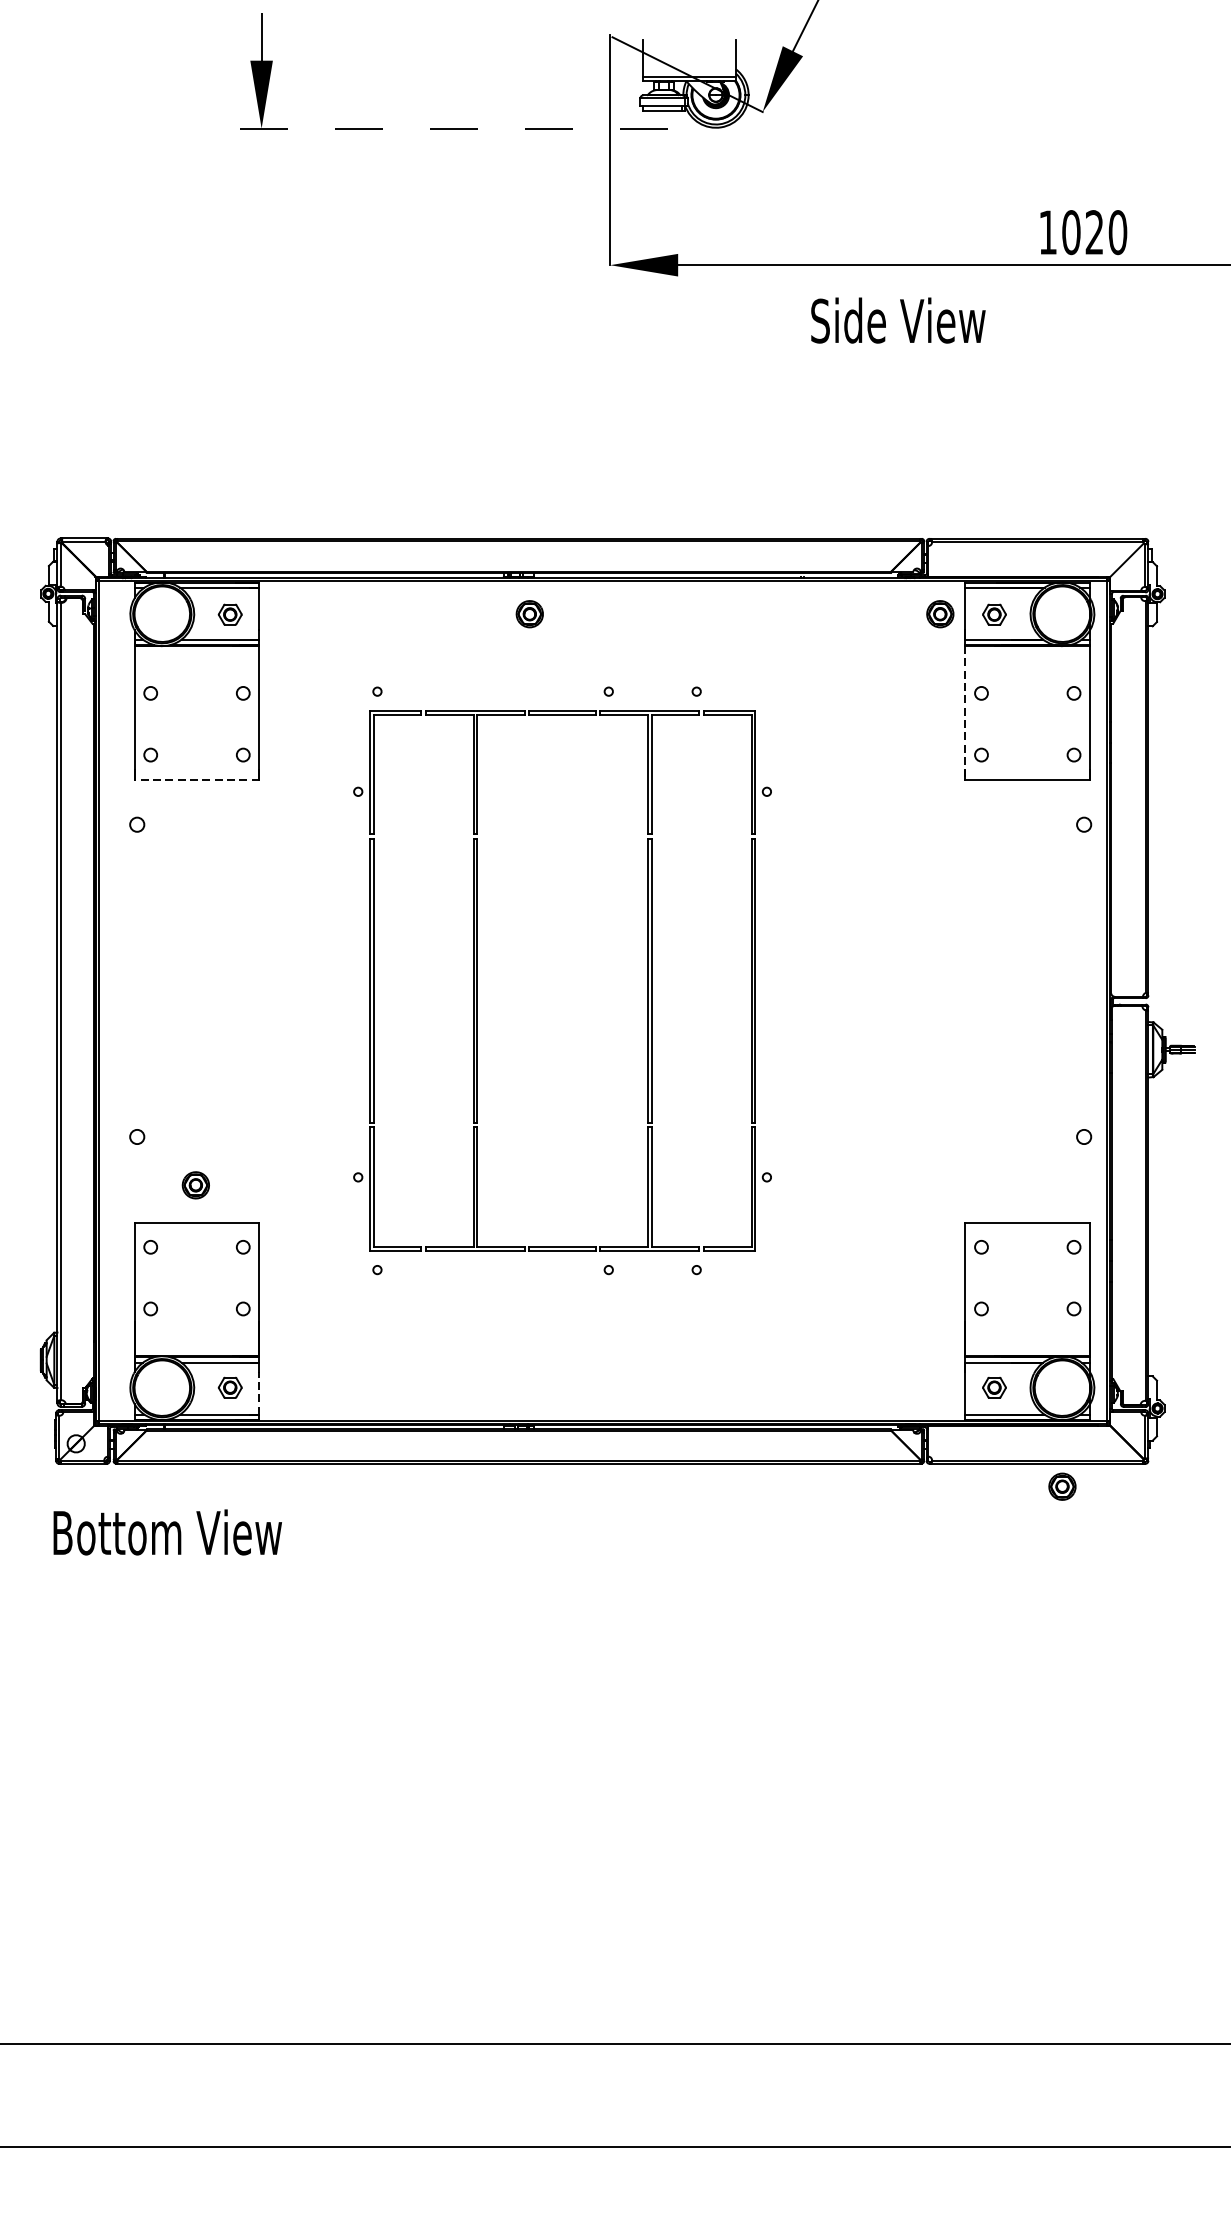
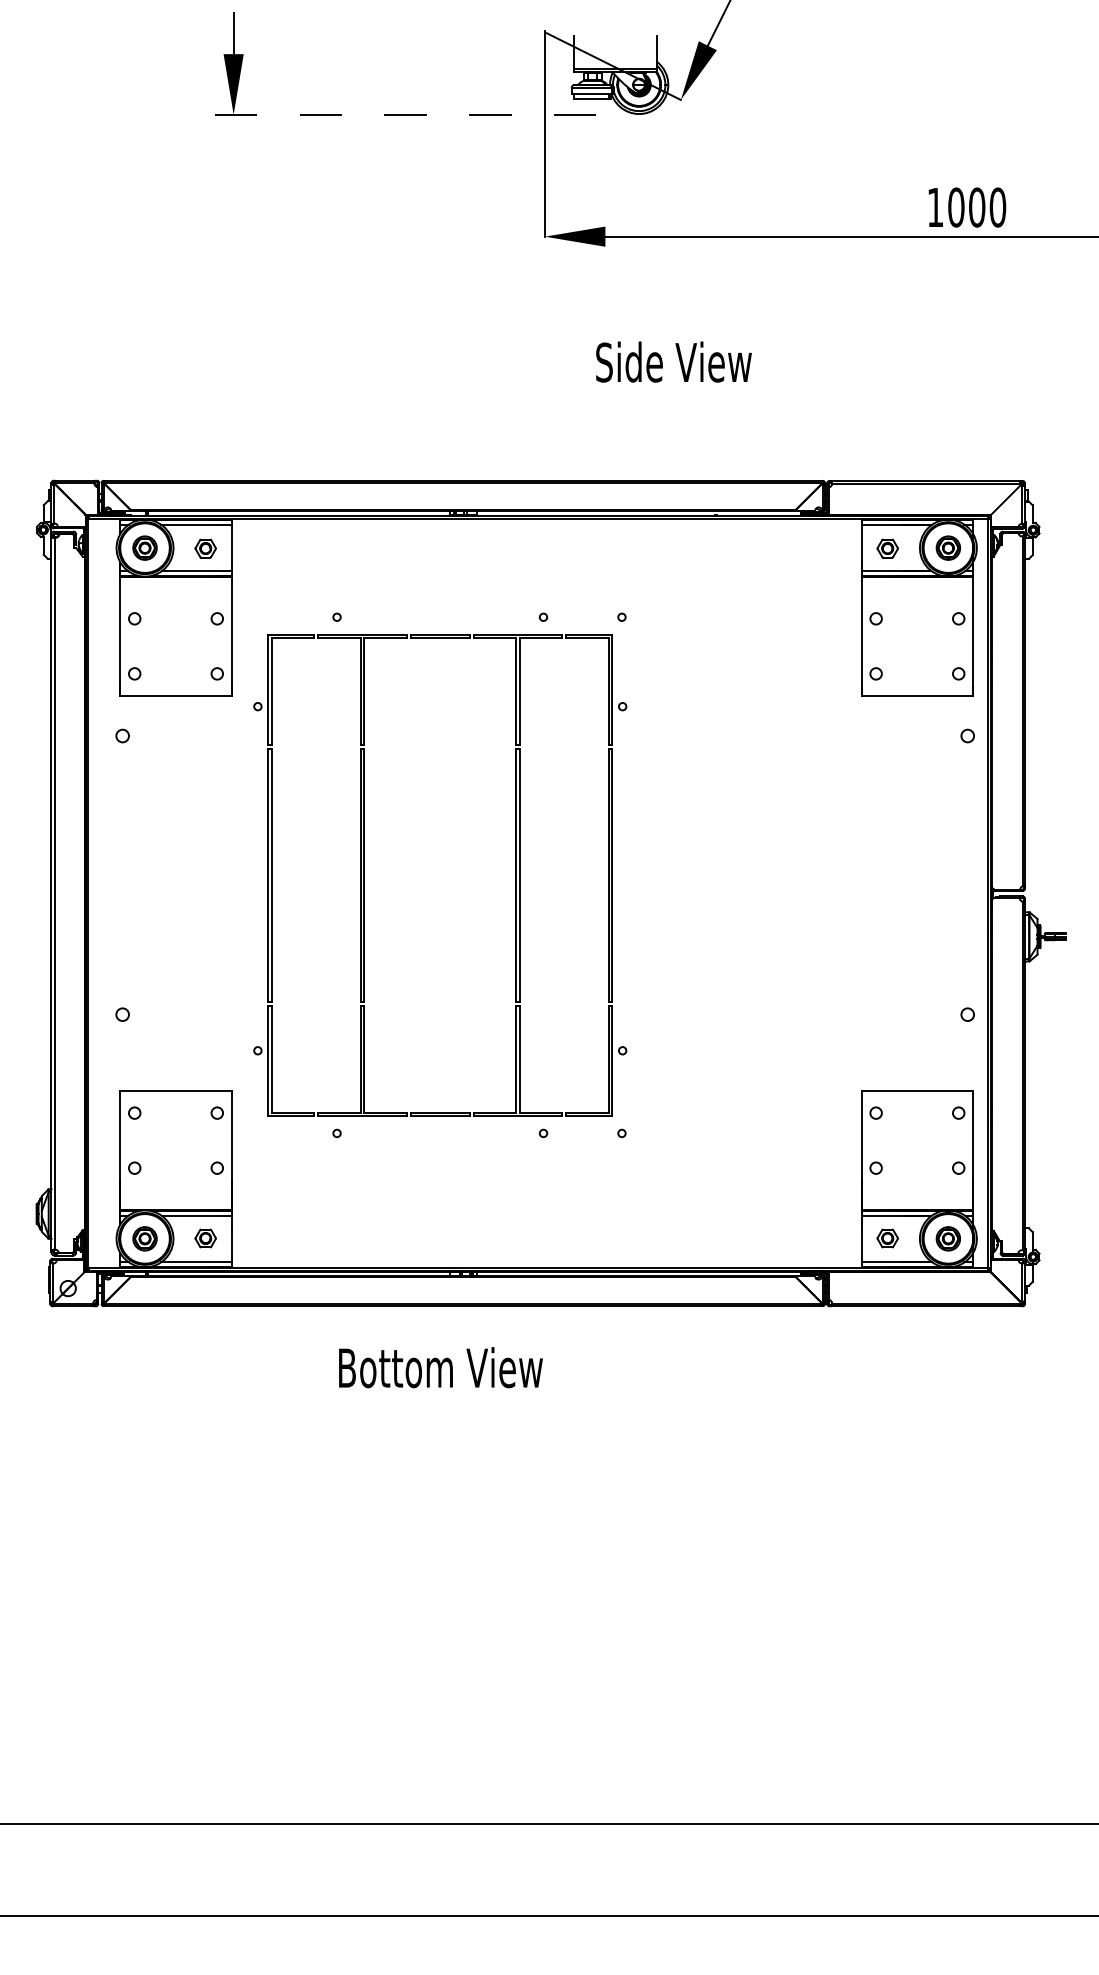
text: (1095, 232) -> (977, 207), 1020 -> 1000
text: (897, 319) -> (673, 361), moved
part: (529, 613) -> (144, 547), moved
part: (940, 613) -> (948, 547), moved
line: (965, 713) -> (861, 636), dashed -> solid
line: (197, 779) -> (176, 695), dashed -> solid
part: (646, 981) -> (515, 875), moved
part: (195, 1184) -> (144, 1238), moved
line: (259, 1393) -> (231, 1243), dashed -> solid
part: (1061, 1486) -> (947, 1238), moved
text: (167, 1532) -> (440, 1367), moved

